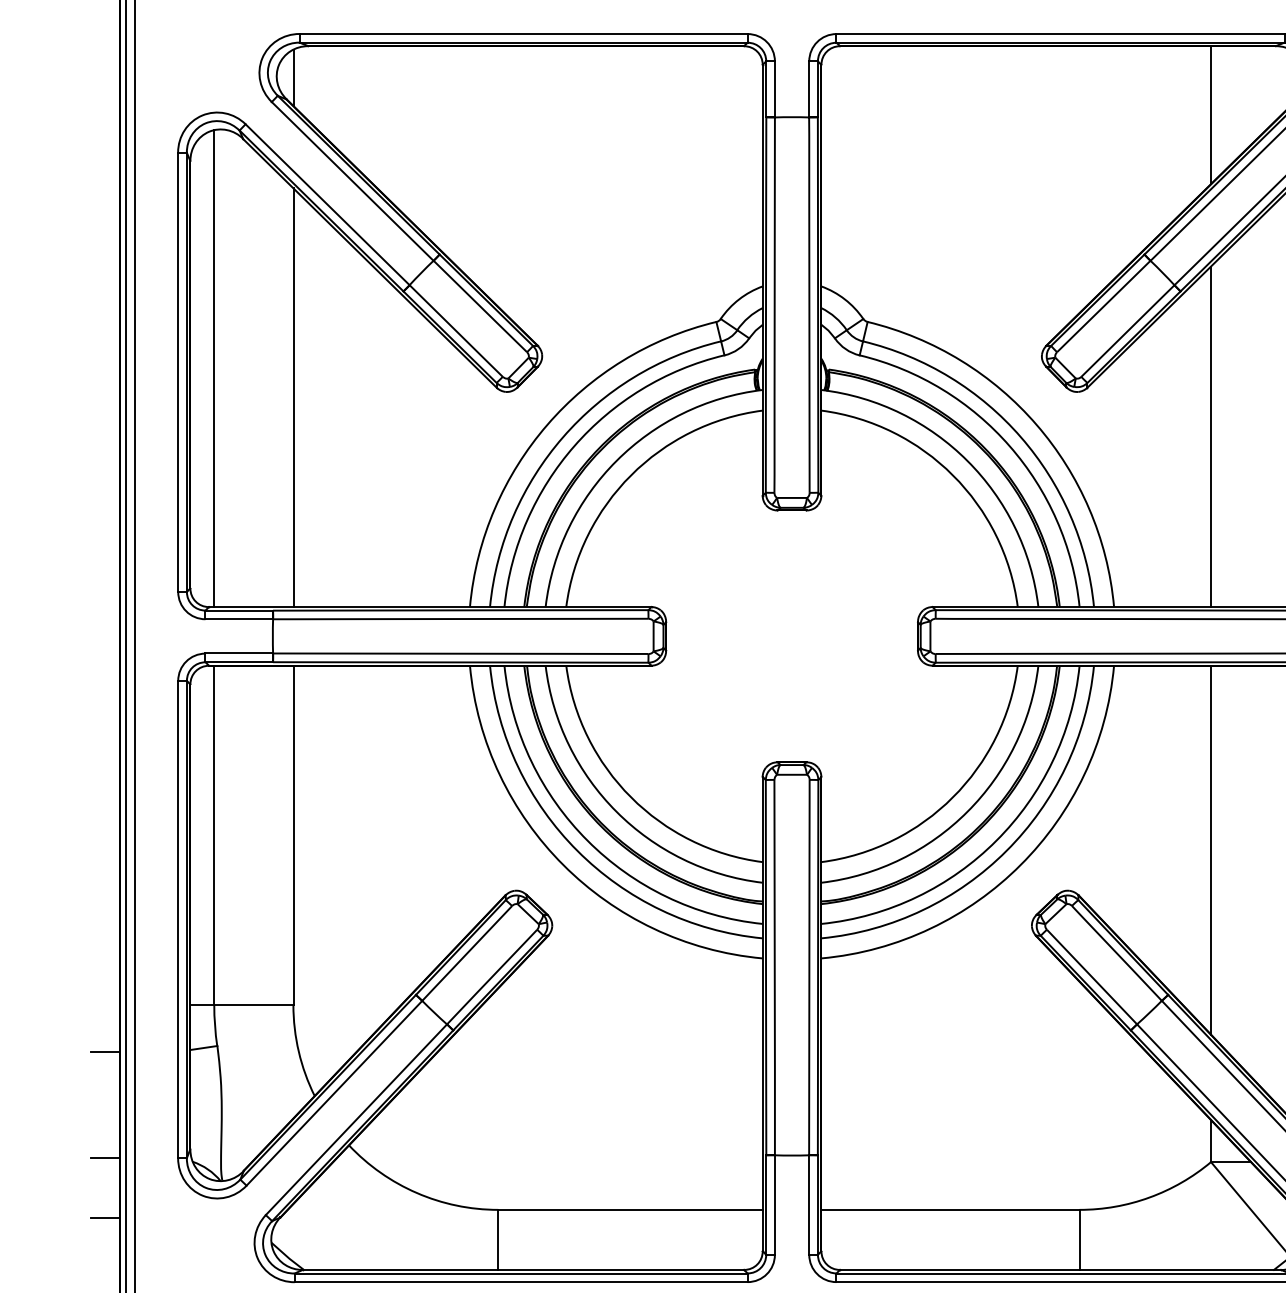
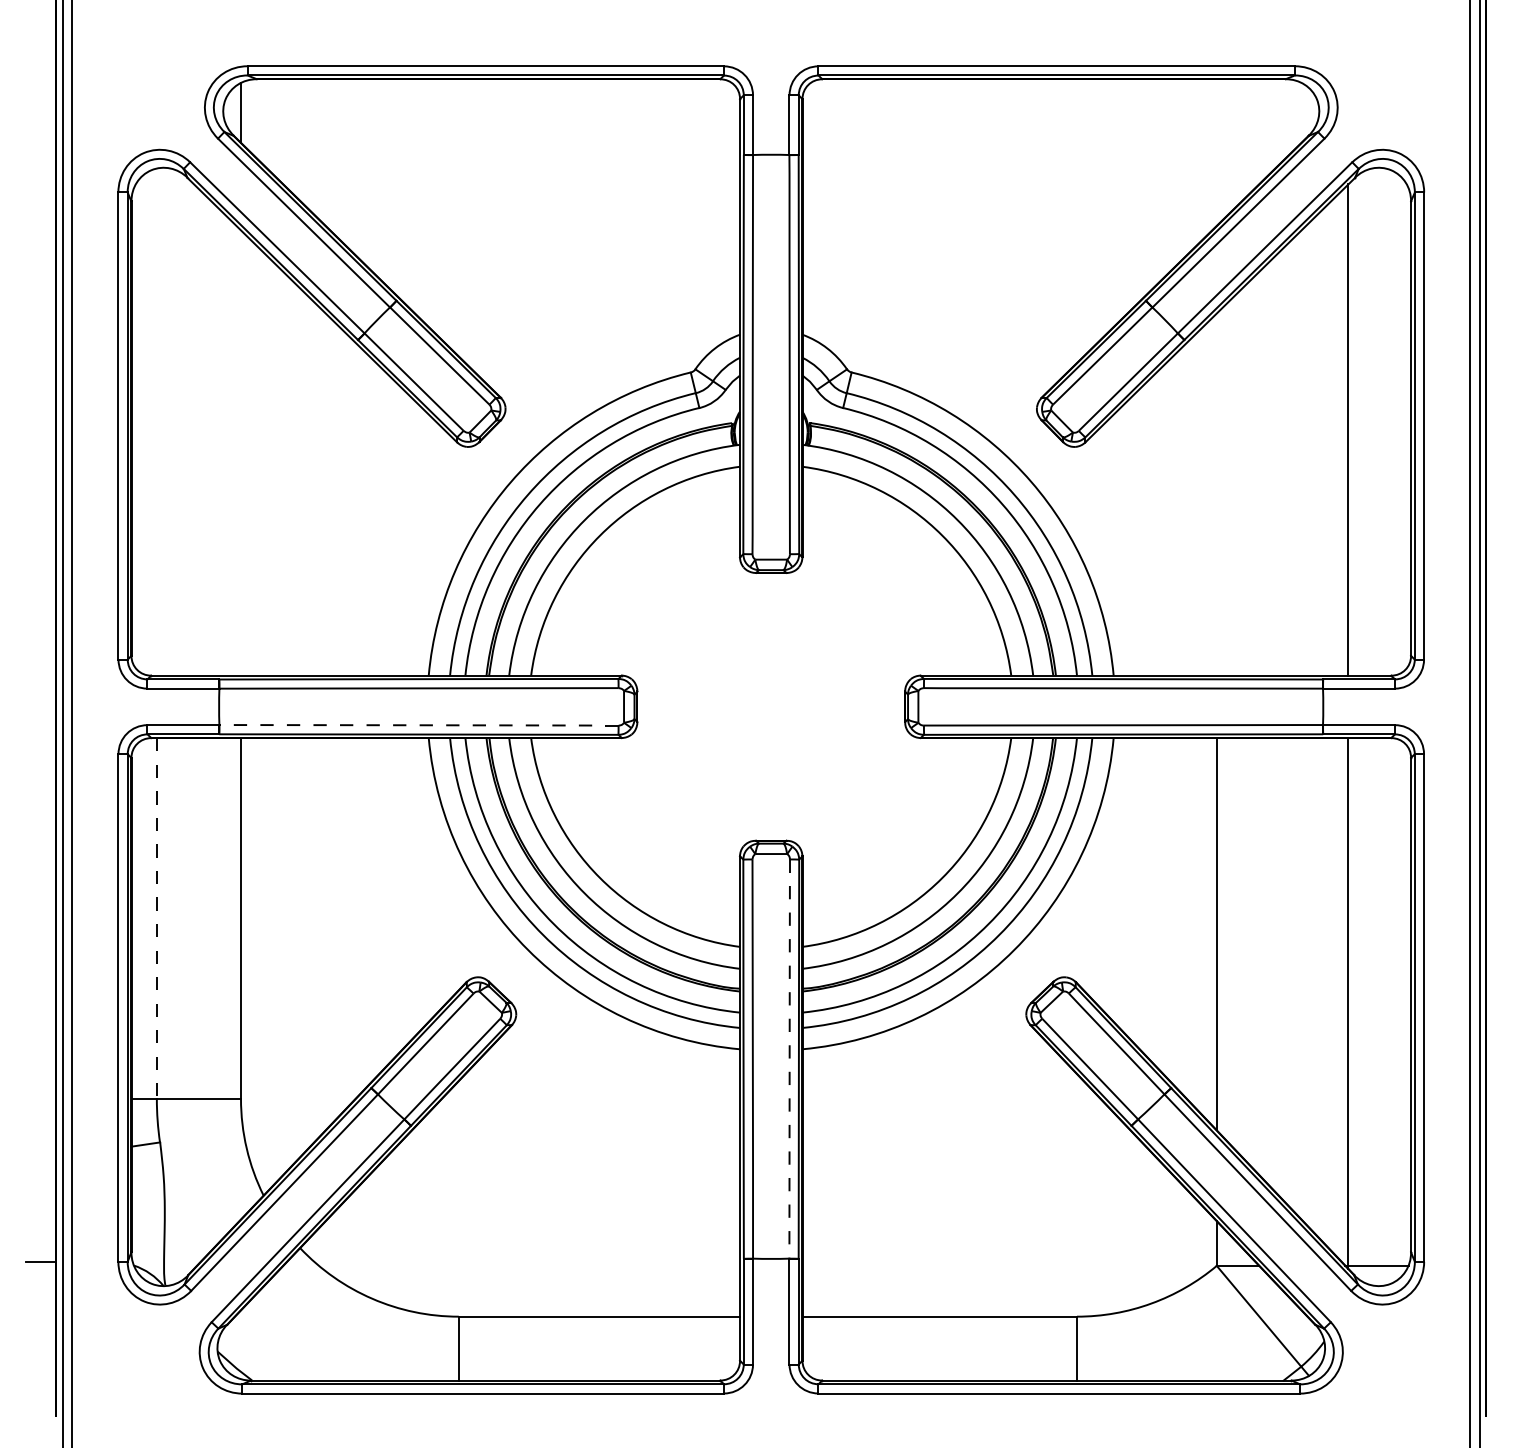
line: (1210, 115) -> (1216, 152), removed
line: (213, 368) -> (156, 421), removed
line: (293, 397) -> (241, 452), removed
line: (1210, 436) -> (1216, 494), removed
line: (462, 653) -> (420, 725), solid -> dashed
line: (213, 836) -> (156, 919), solid -> dashed
line: (809, 967) -> (789, 1058), solid -> dashed
line: (105, 1051) -> (41, 1148), removed
line: (105, 1218) -> (41, 1325), removed

